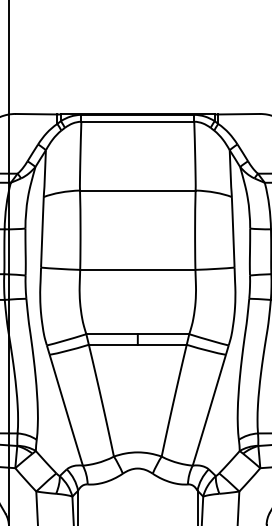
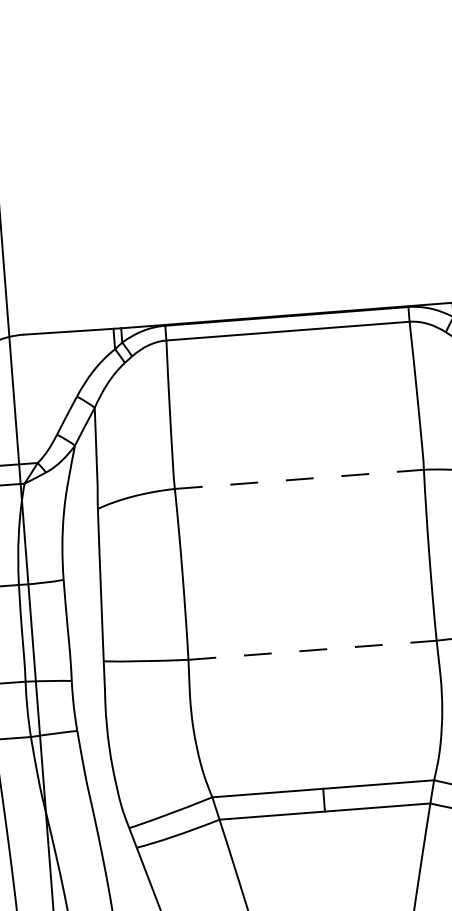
line: (137, 190) -> (298, 479), solid -> dashed
line: (137, 269) -> (311, 649), solid -> dashed

